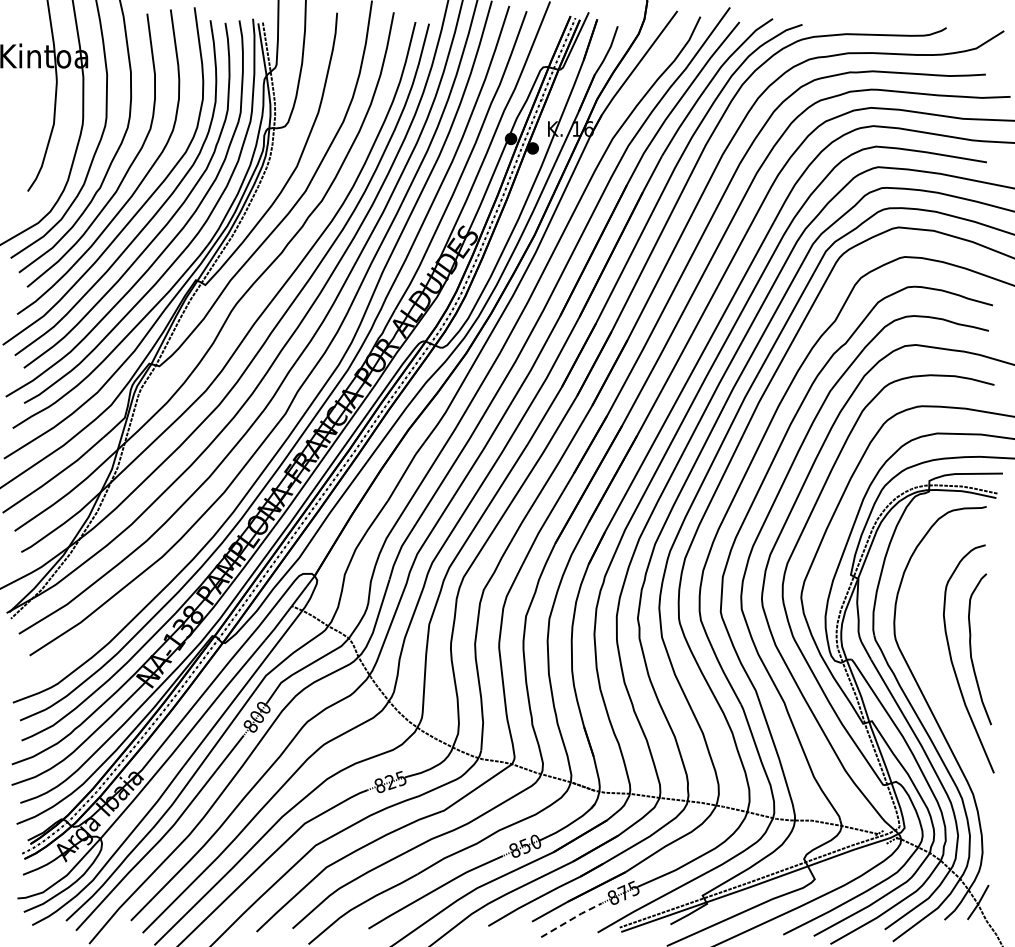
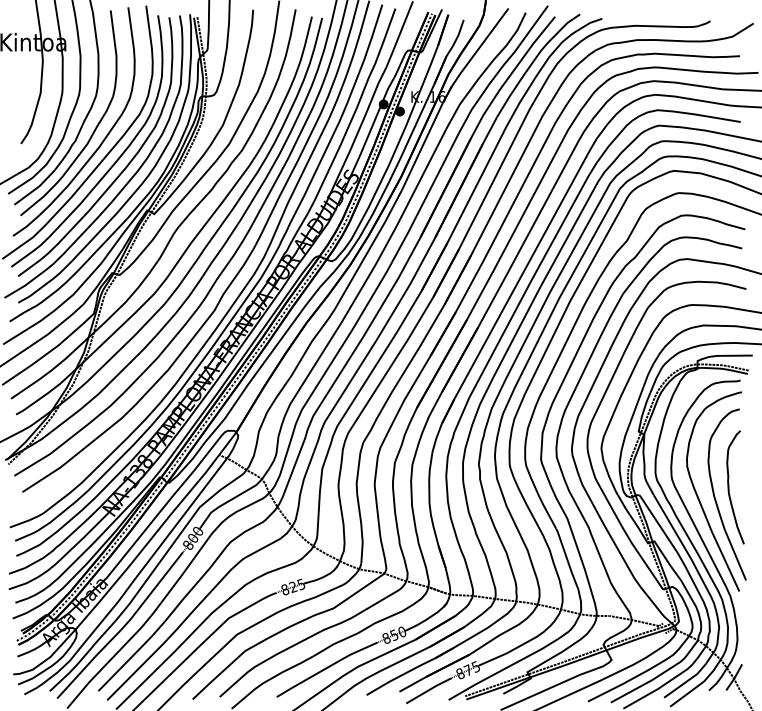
curve: (931, 663) -> (699, 498), added
line: (571, 919) -> (429, 690), dashed -> solid

